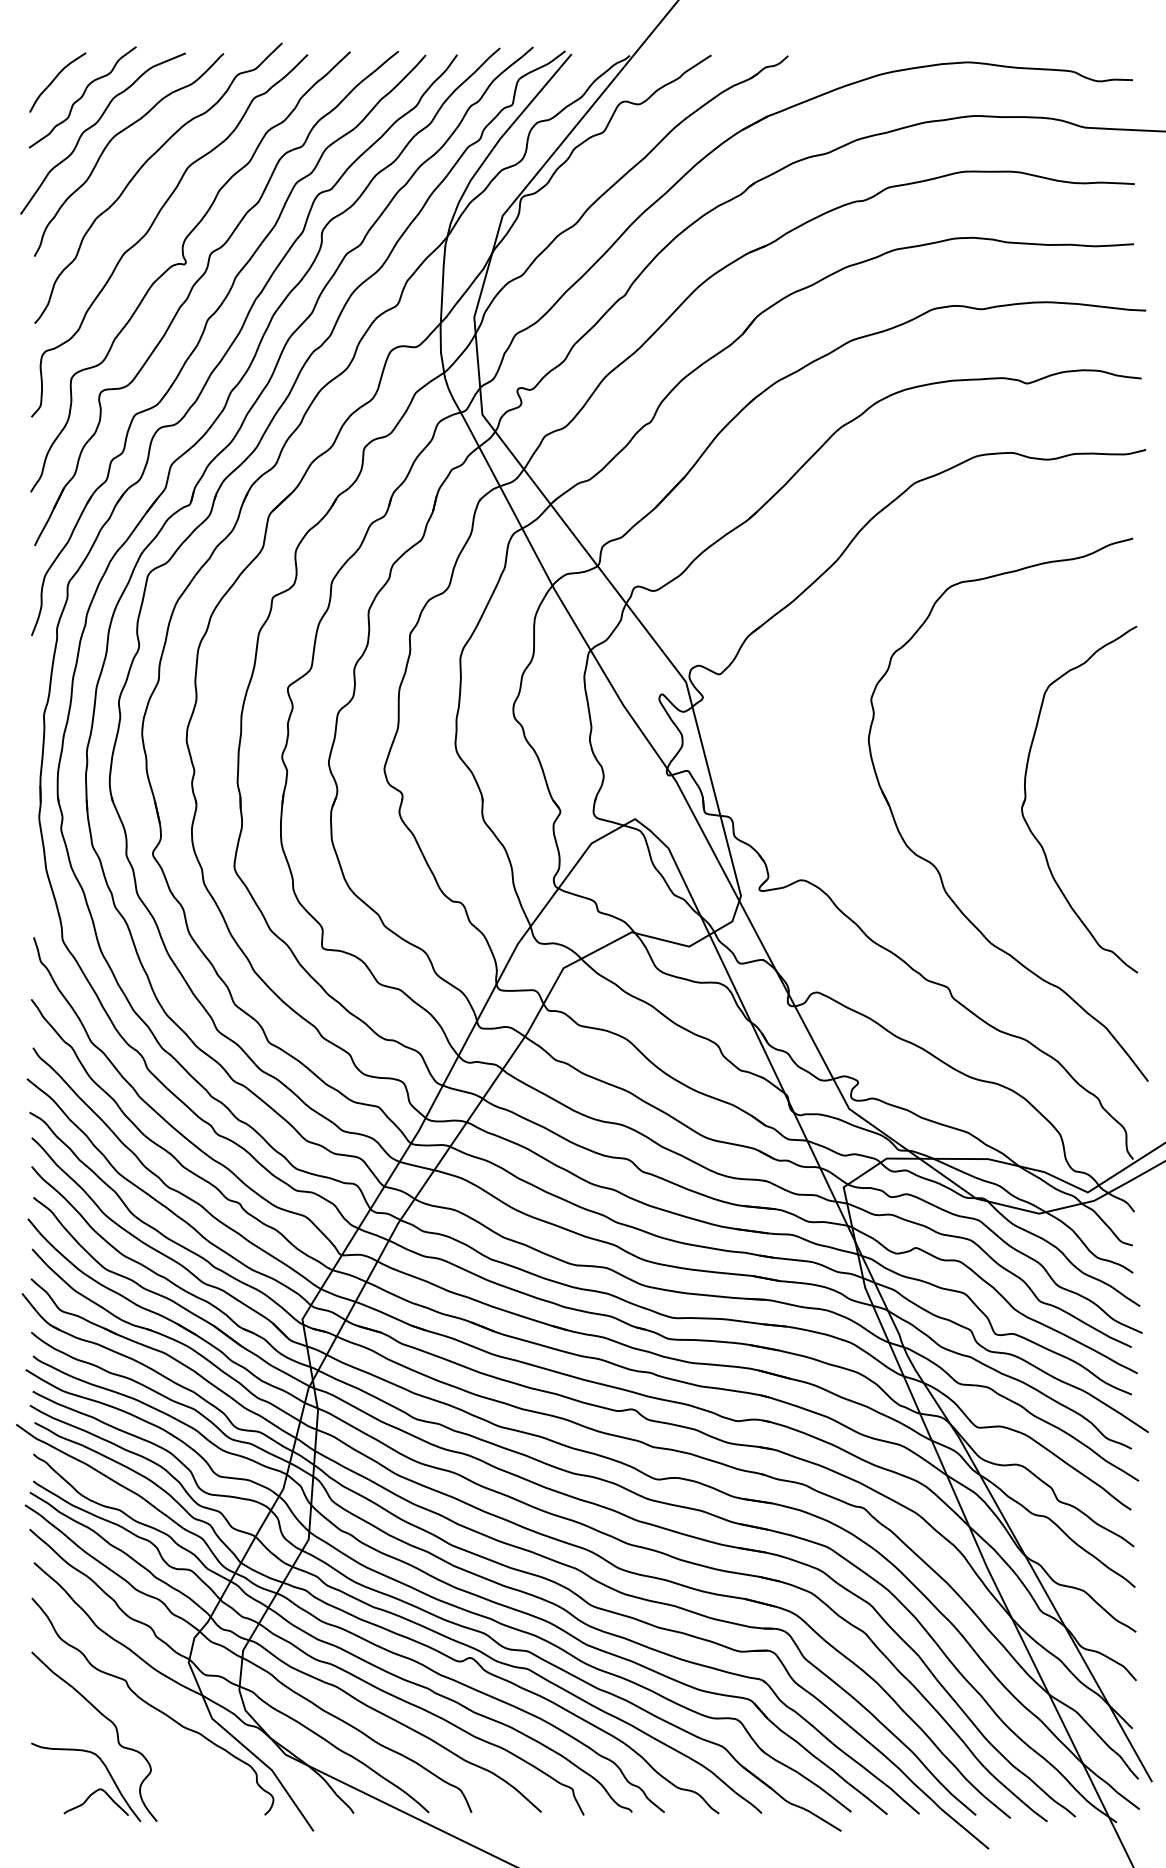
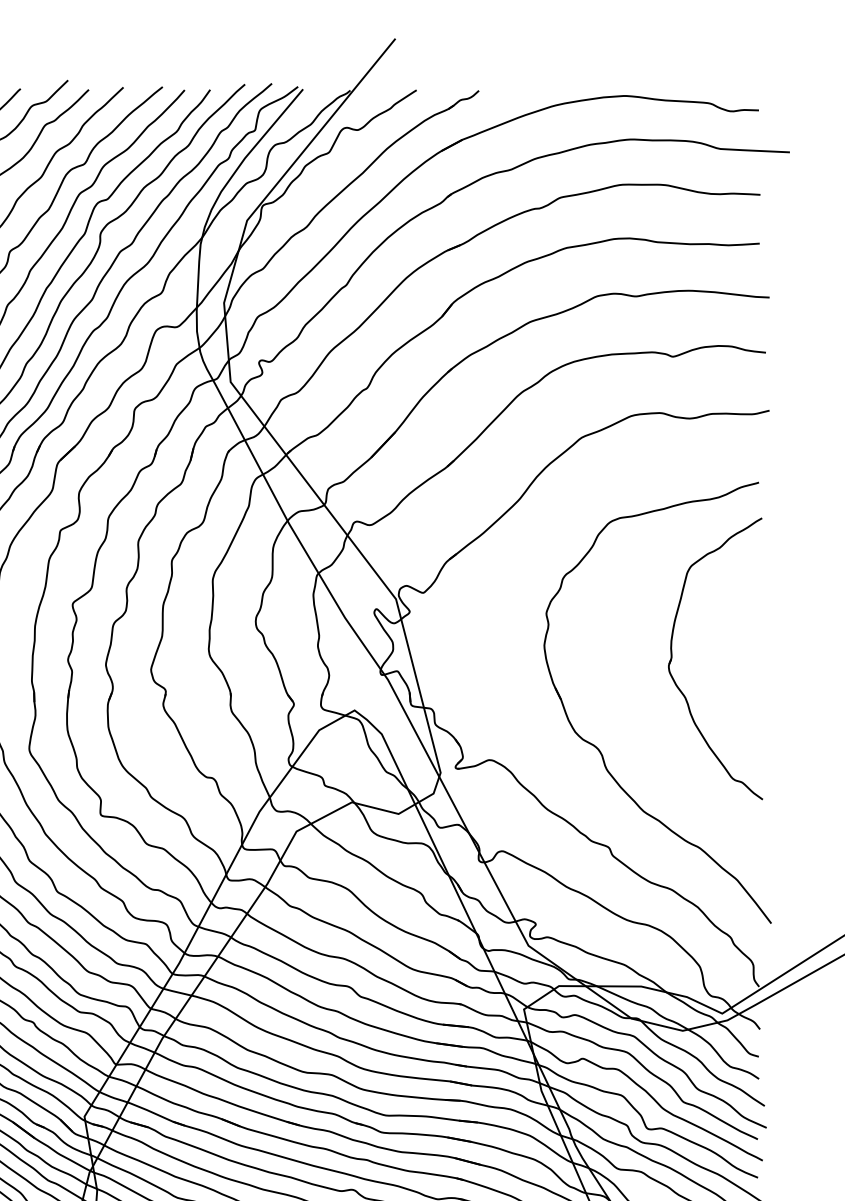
part: (1026, 798) -> (672, 657), moved

